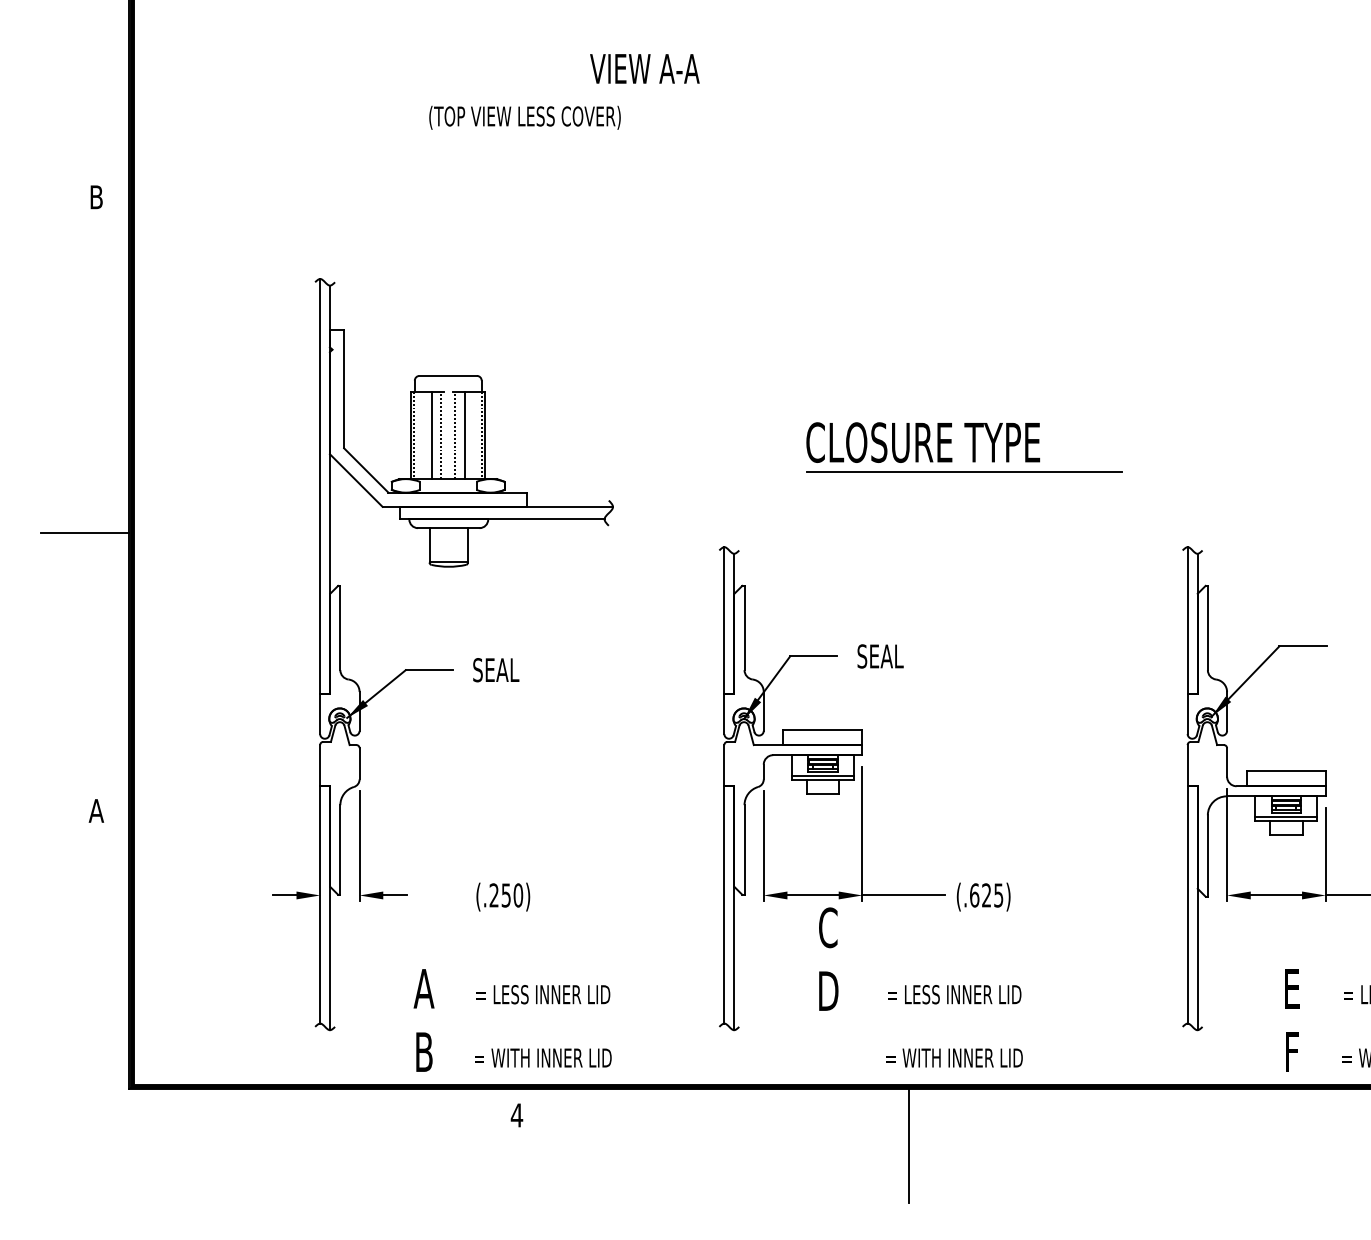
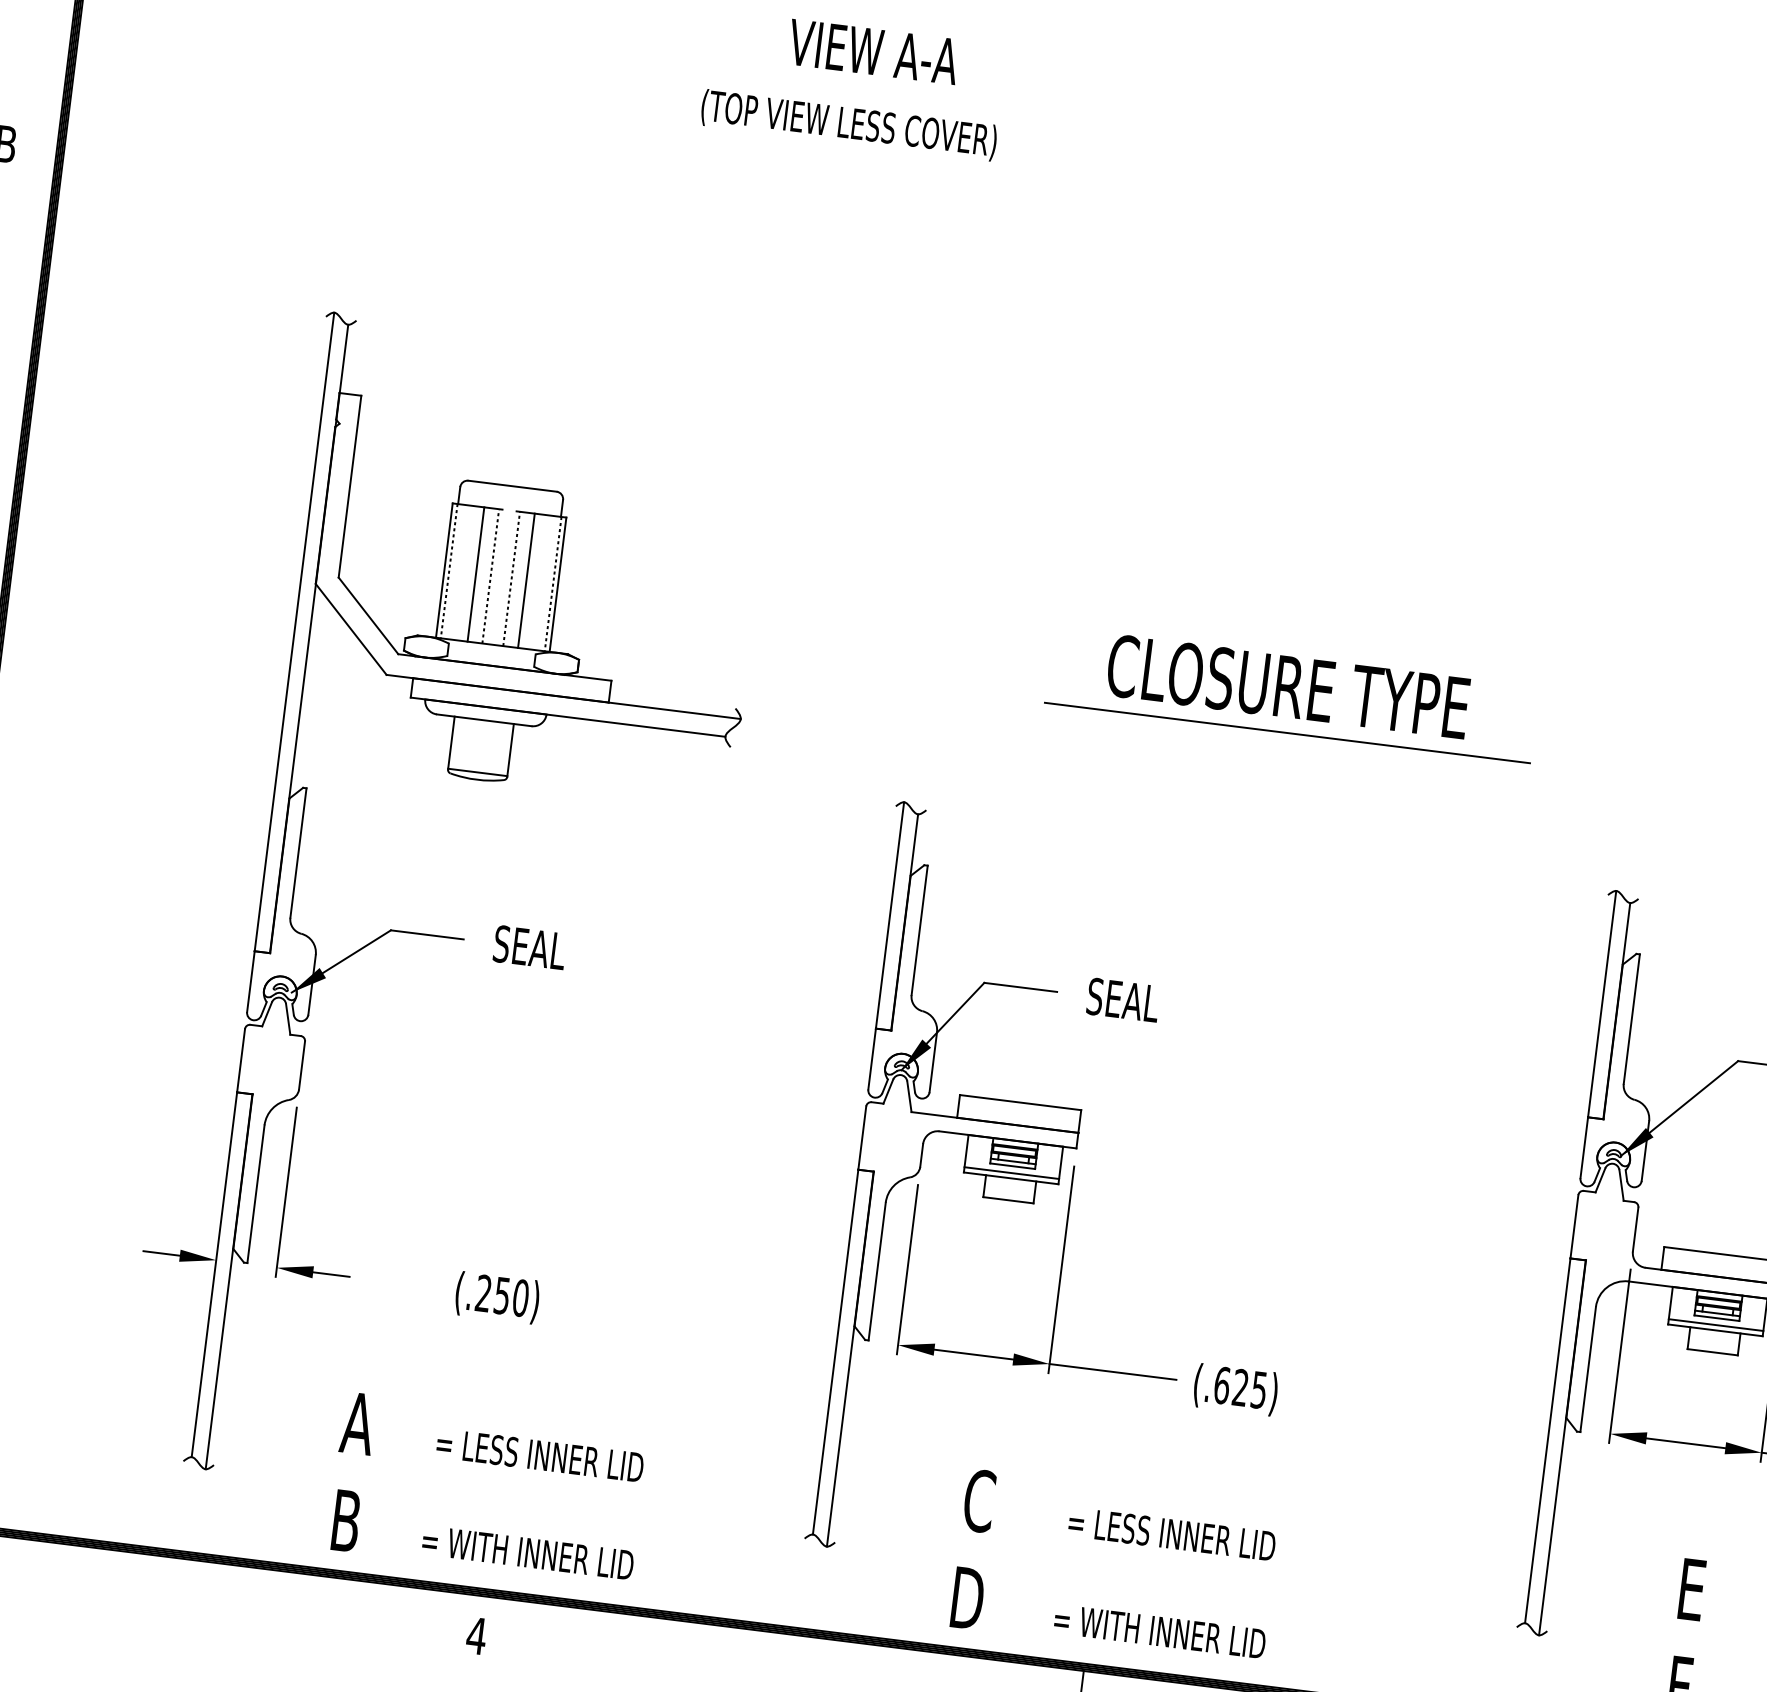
text: (524, 117) -> (848, 124), moved
text: (922, 442) -> (1287, 686), moved
text: (828, 958) -> (973, 1548), moved

